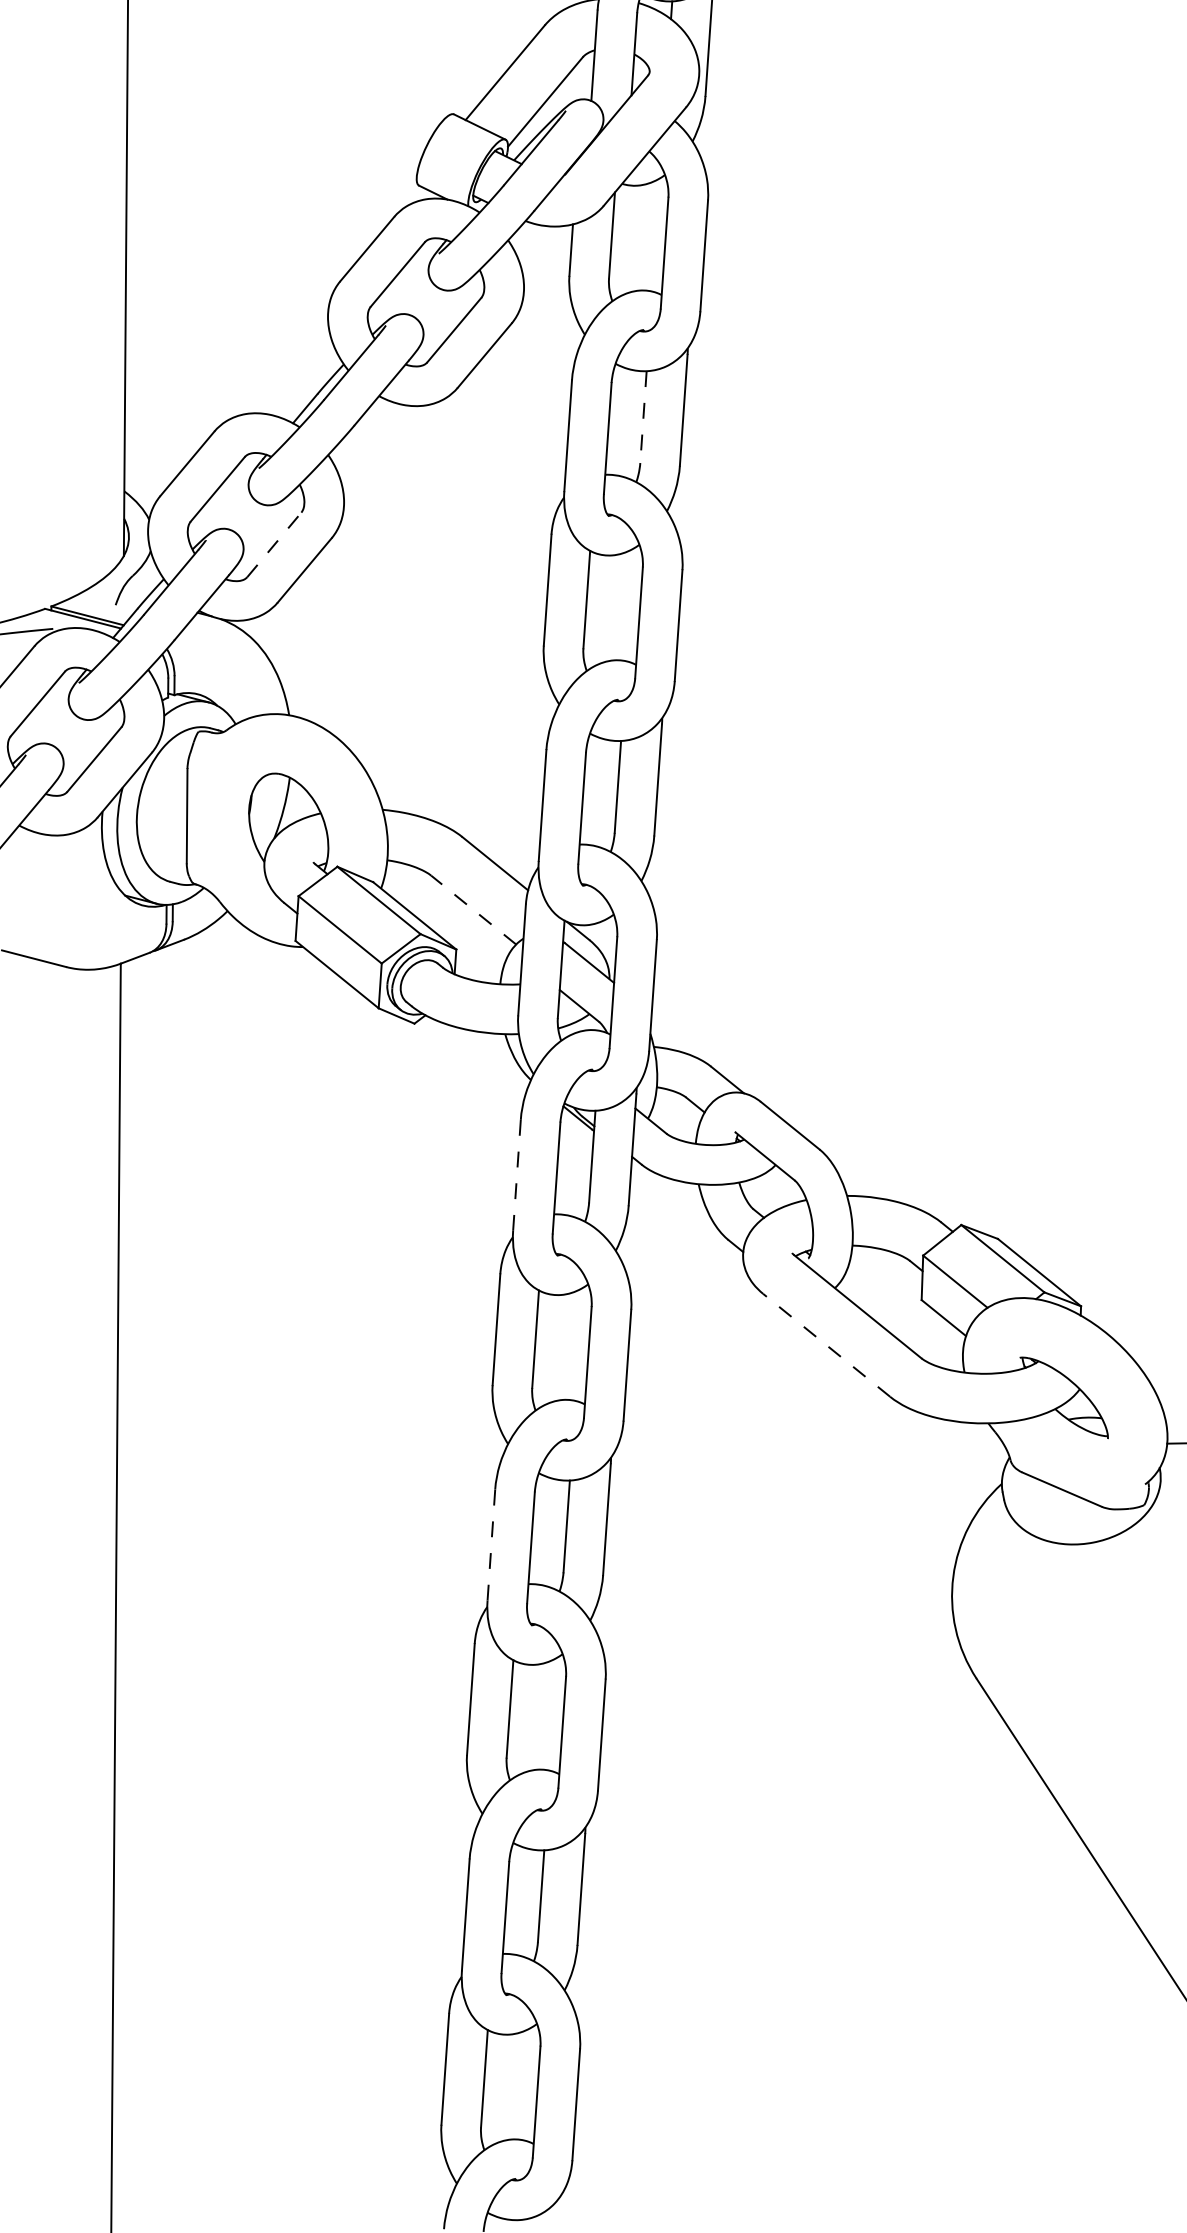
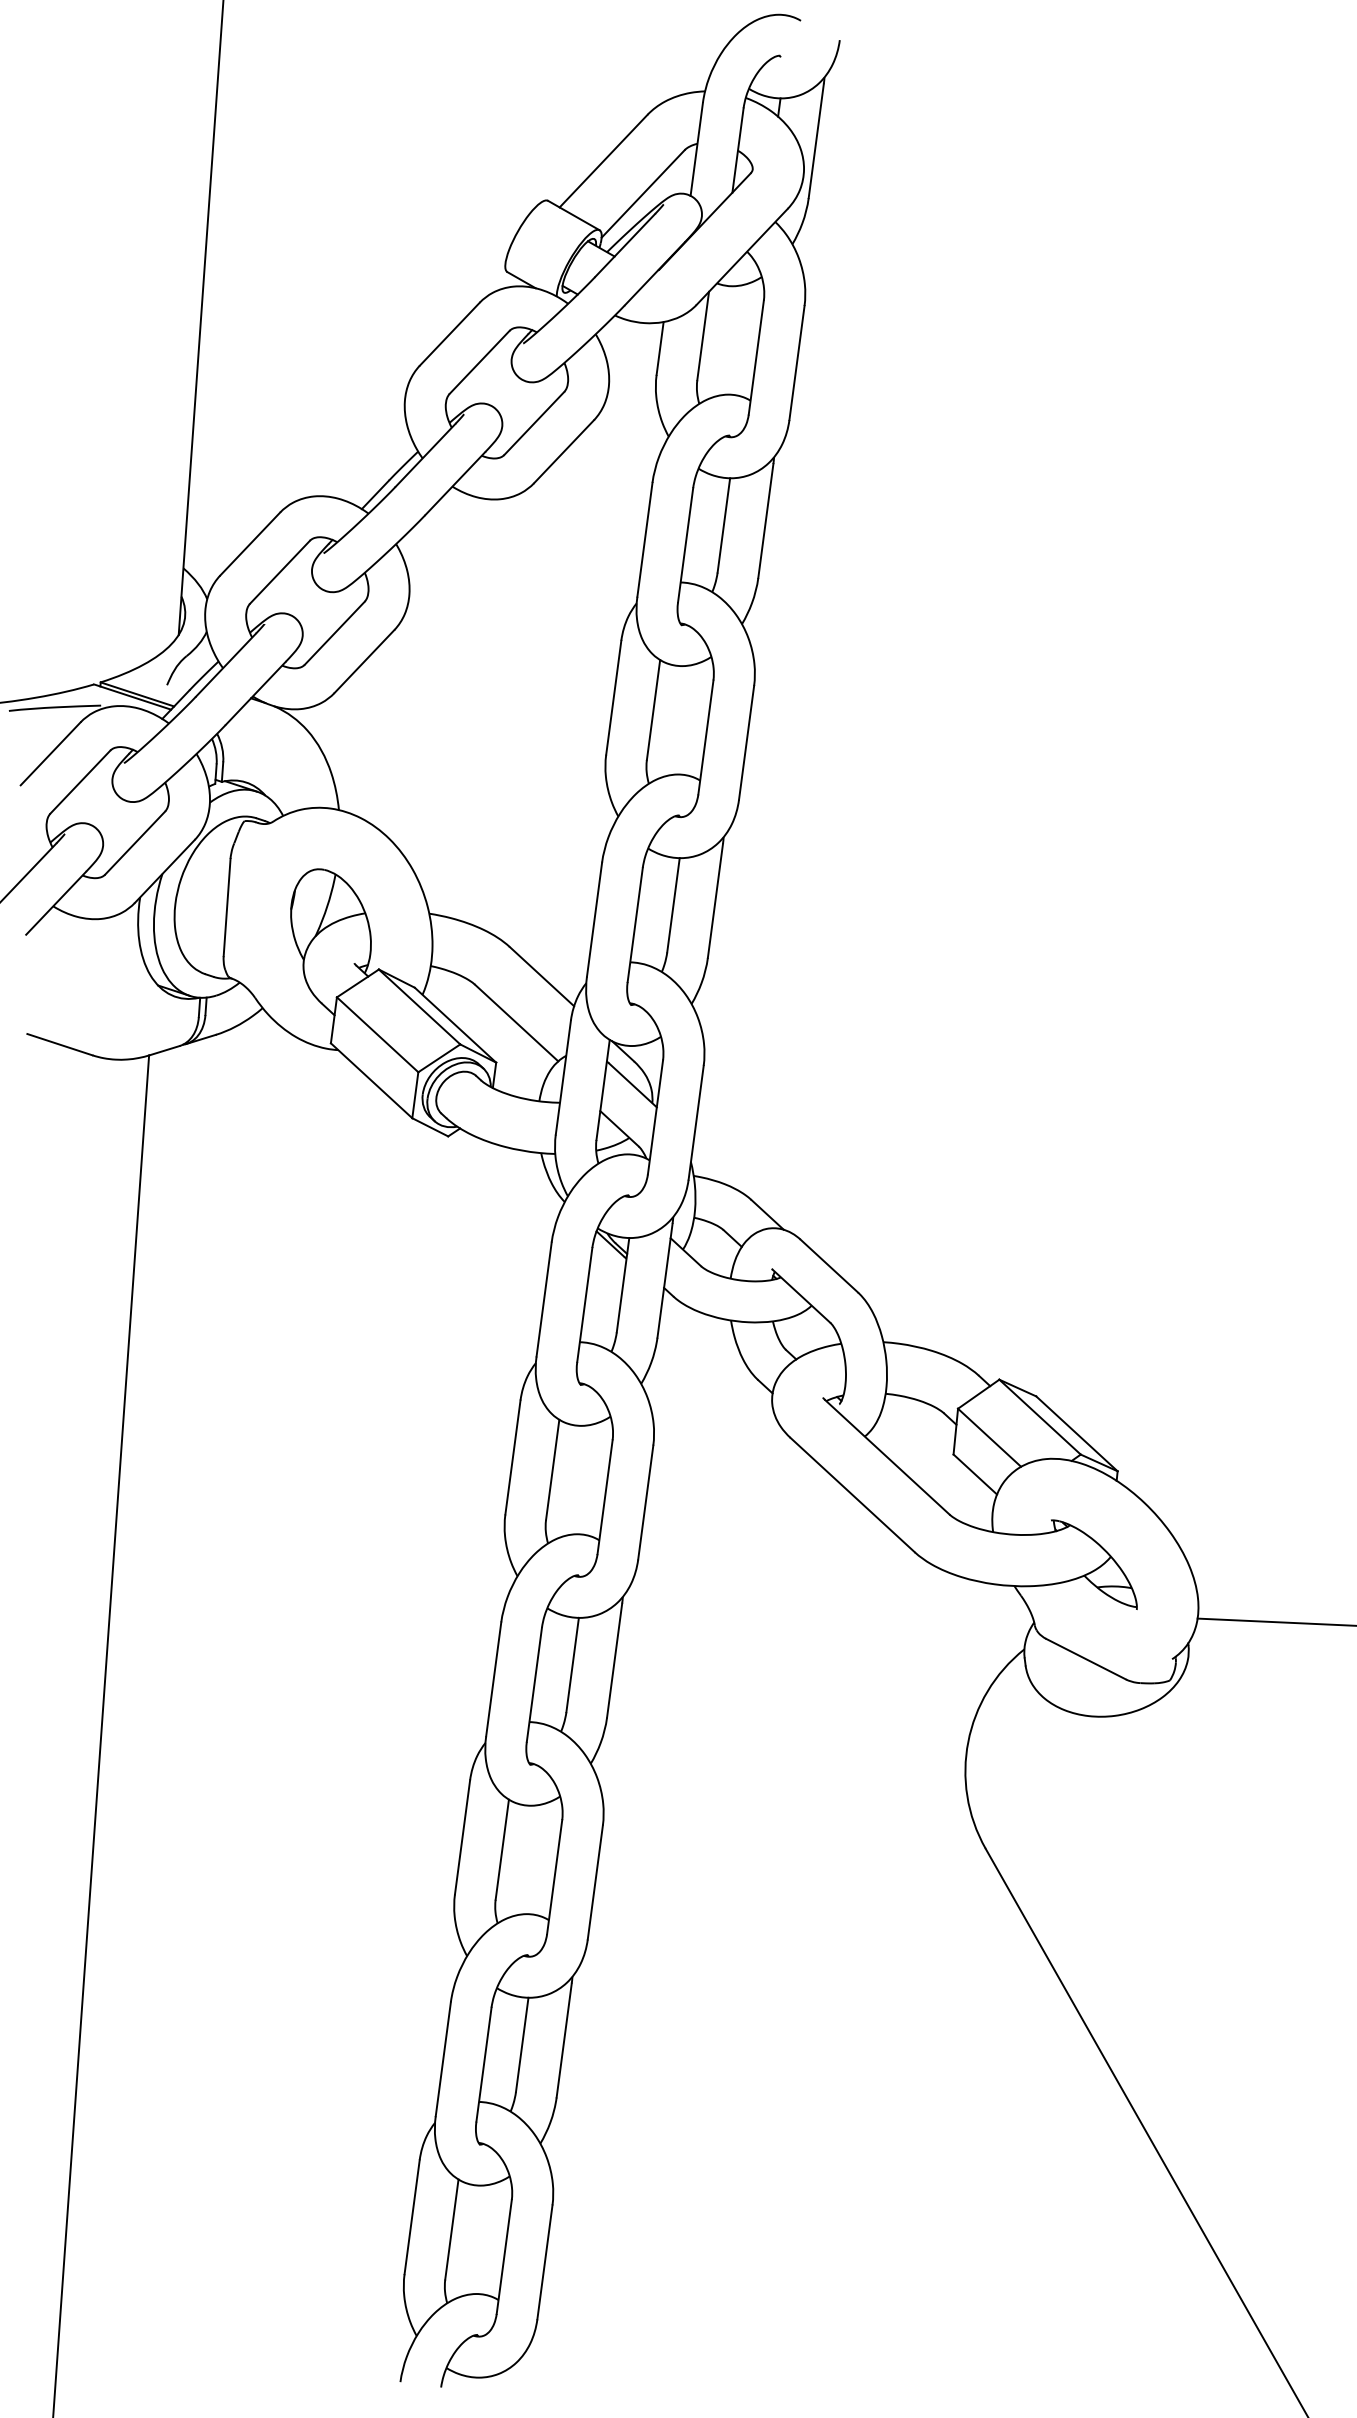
line: (643, 417) -> (723, 525), dashed -> solid
line: (275, 544) -> (335, 632), dashed -> solid
line: (473, 910) -> (516, 1023), dashed -> solid
line: (517, 1175) -> (544, 1299), dashed -> solid
line: (826, 1344) -> (852, 1494), dashed -> solid
line: (491, 1544) -> (493, 1678), dashed -> solid

